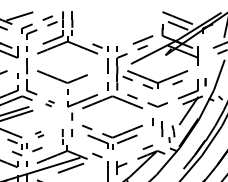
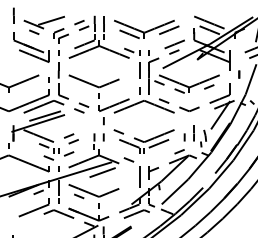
part: (114, 25) -> (146, 29), added
part: (205, 82) -> (239, 74), moved
part: (49, 103) -> (81, 107), size x1.67
line: (152, 122) -> (184, 137), moved
part: (38, 134) -> (70, 138), size x1.67

